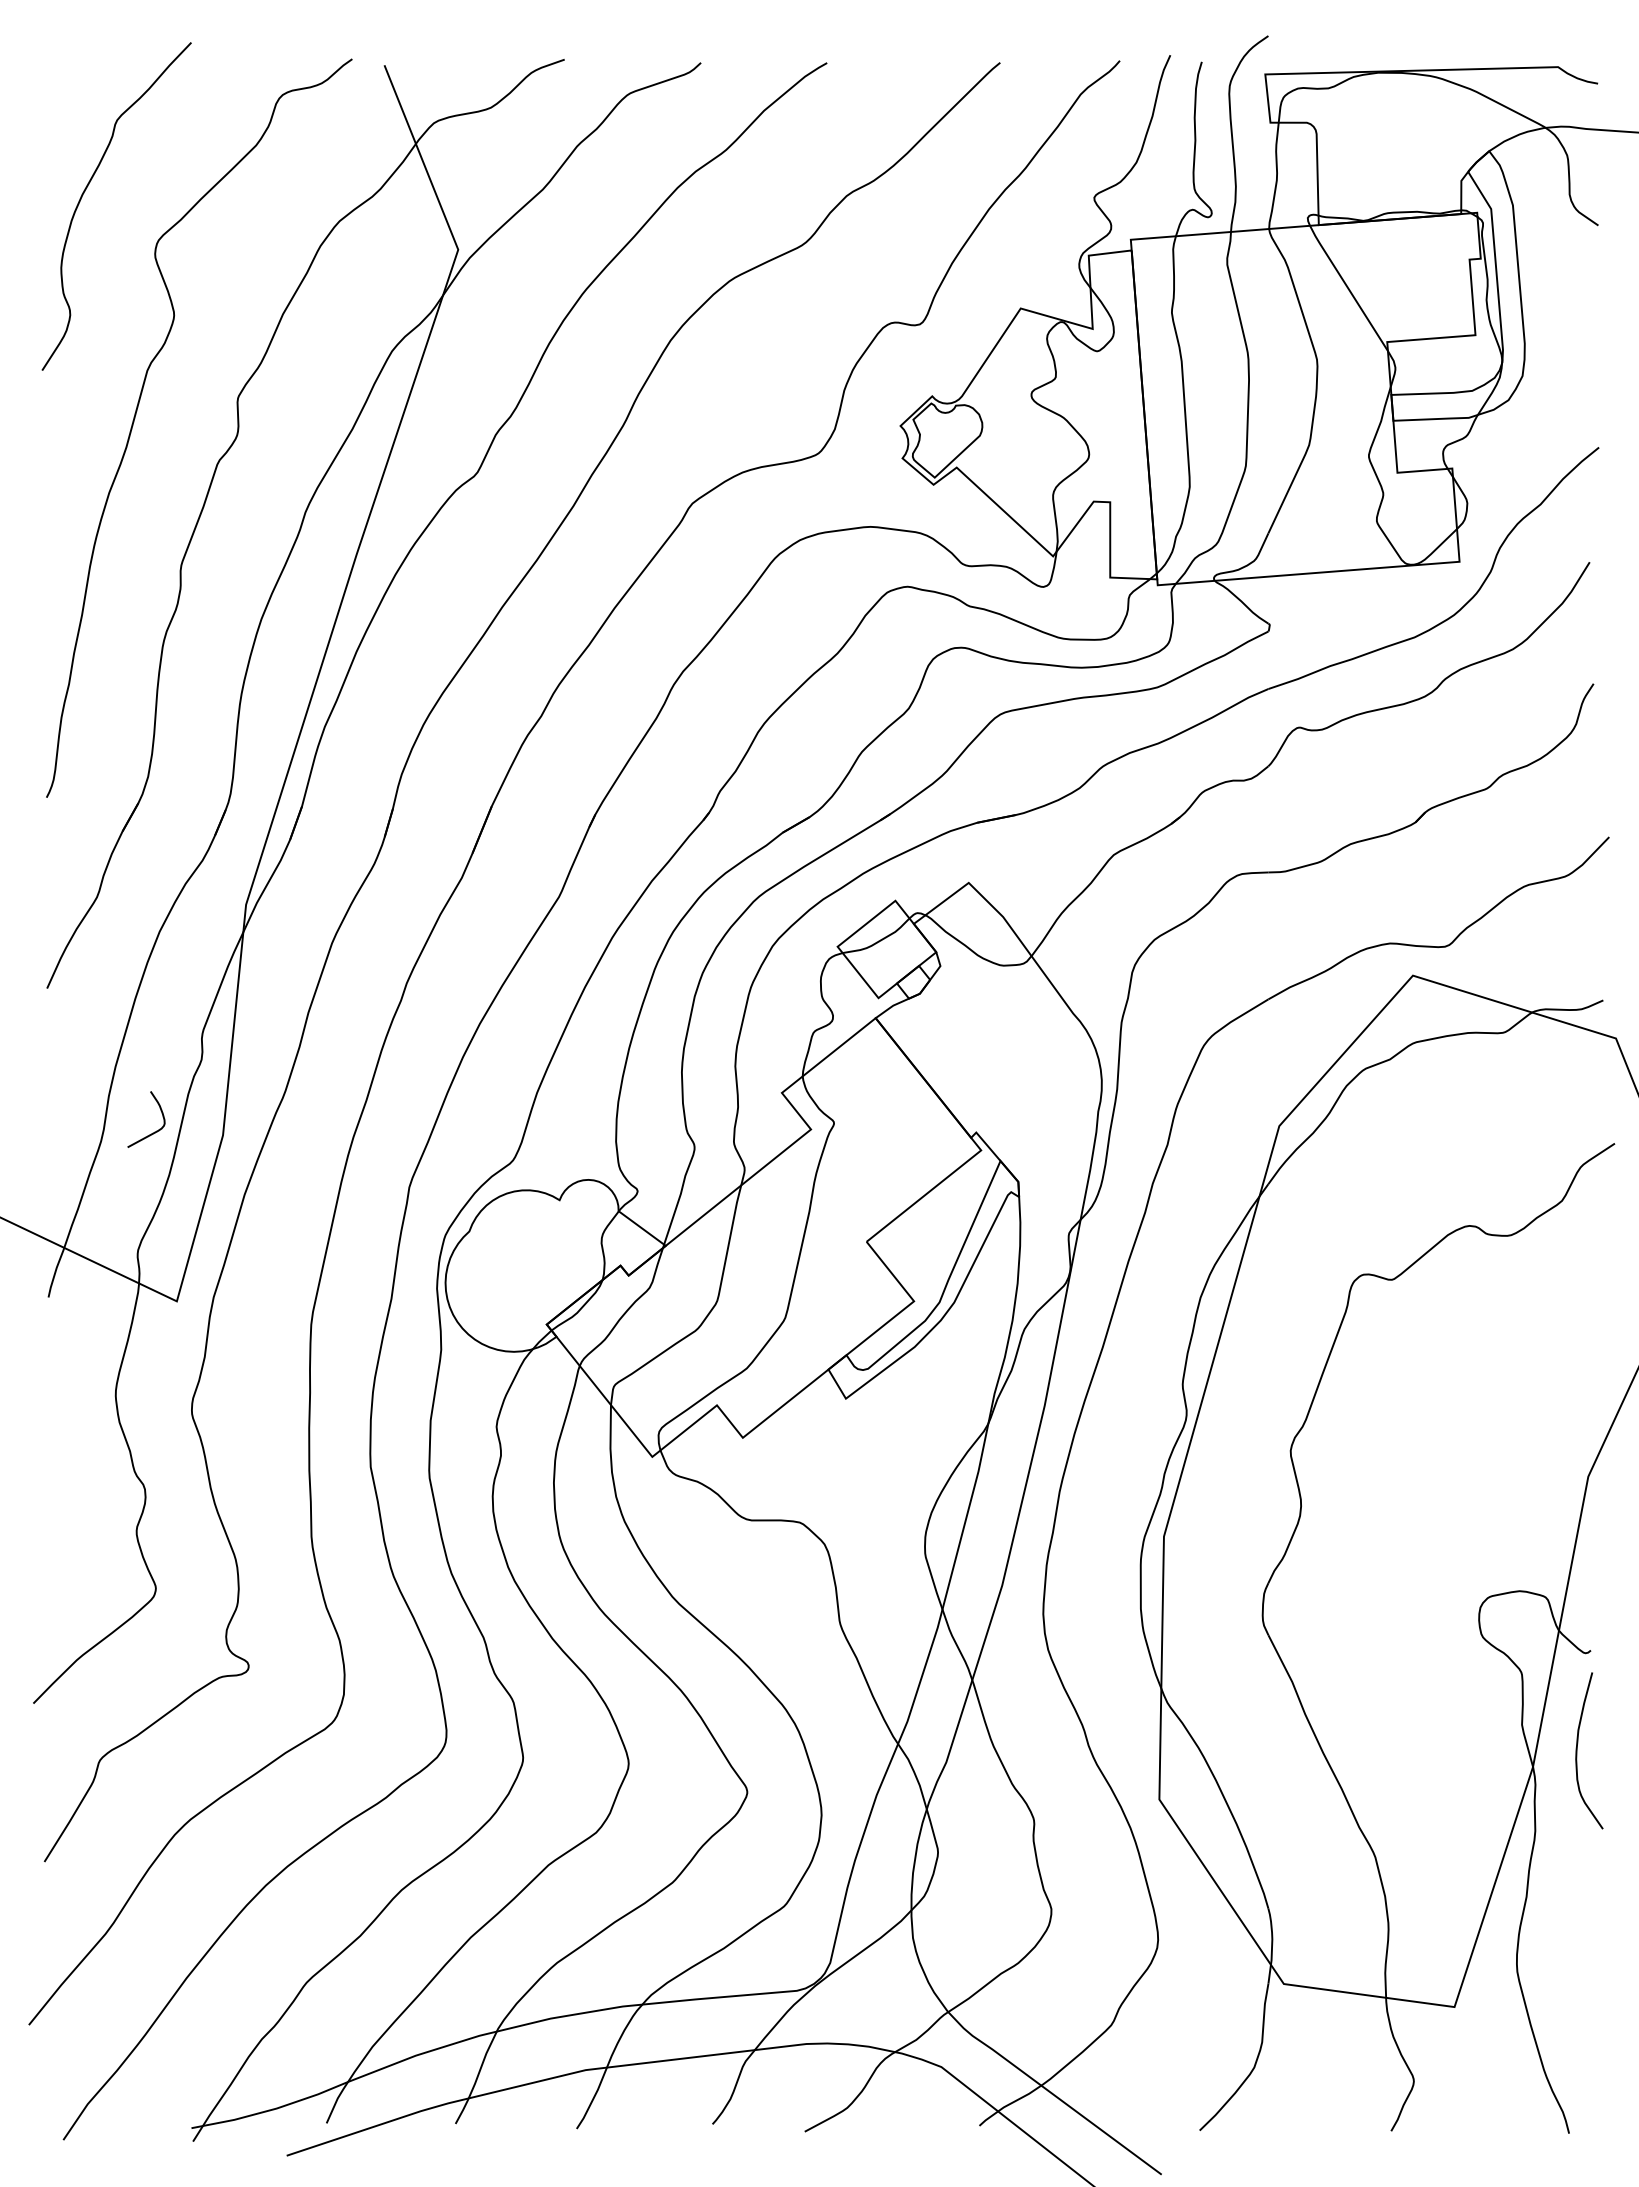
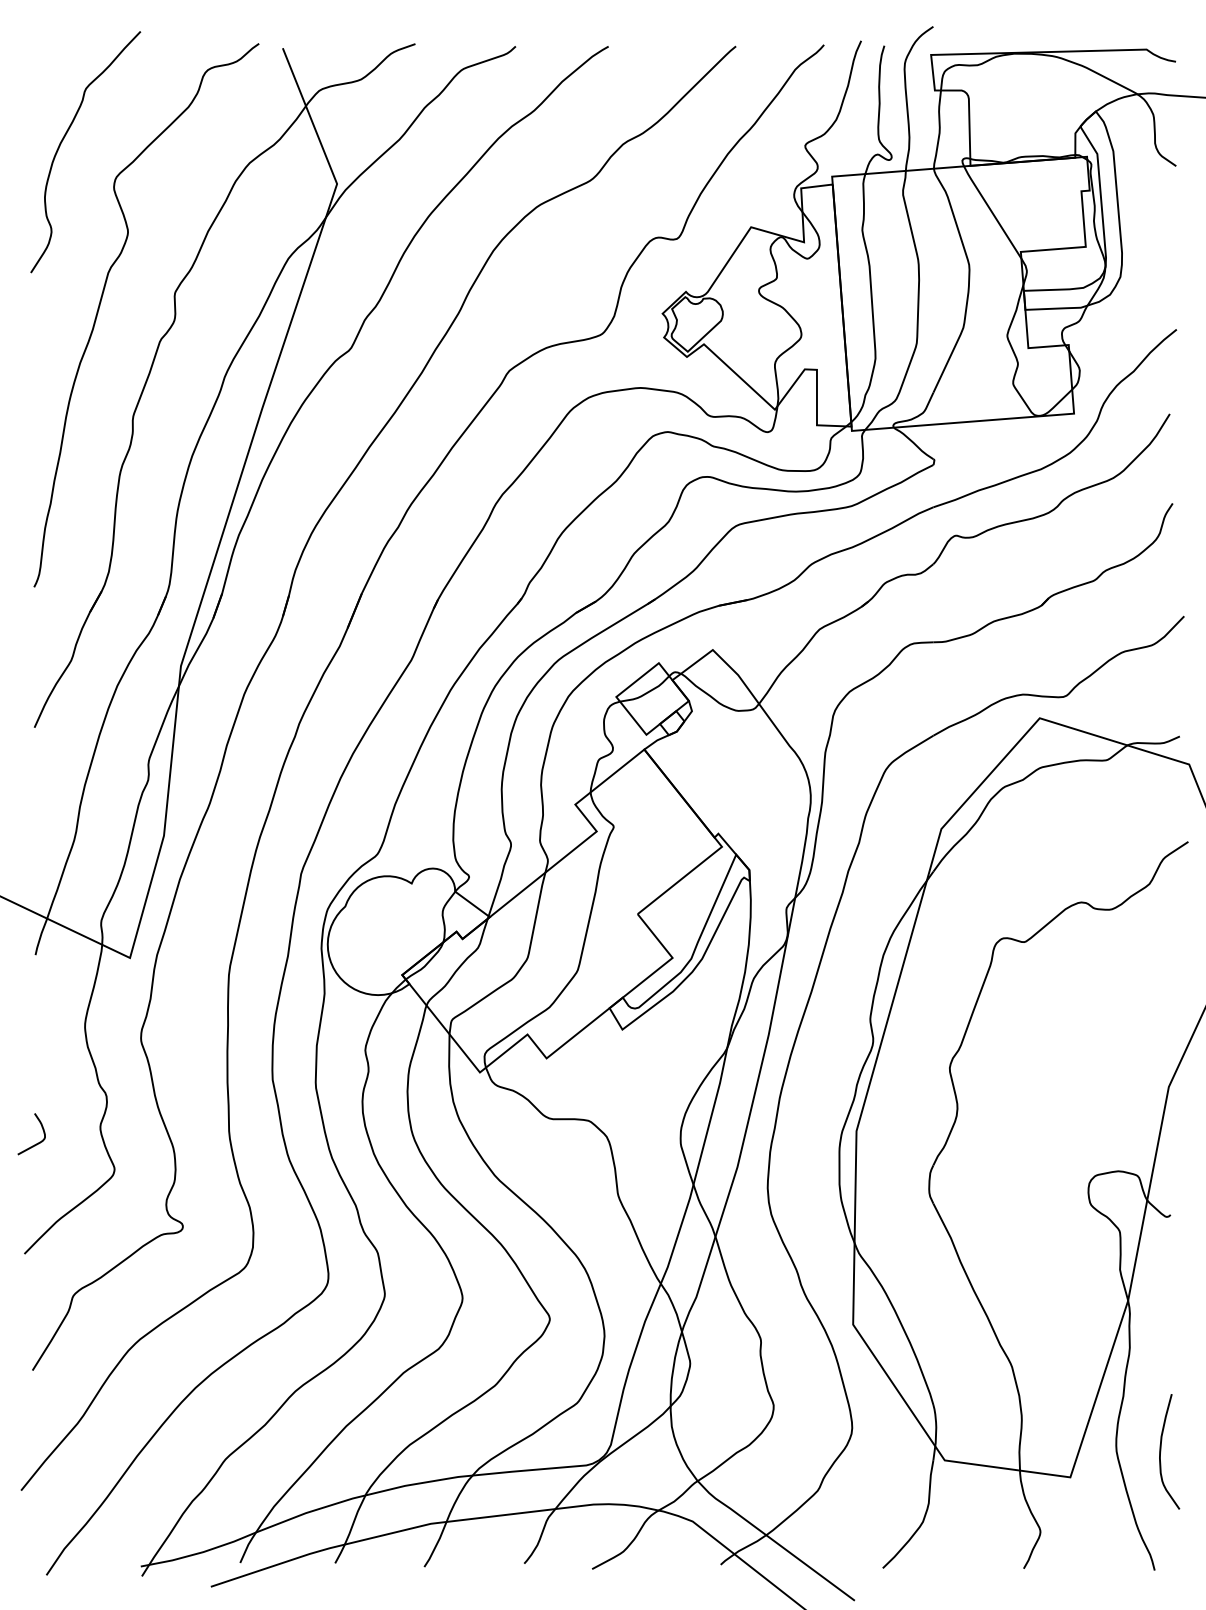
curve: (153, 1132) -> (36, 1143), moved
curve: (1578, 1750) -> (1161, 1451), moved

